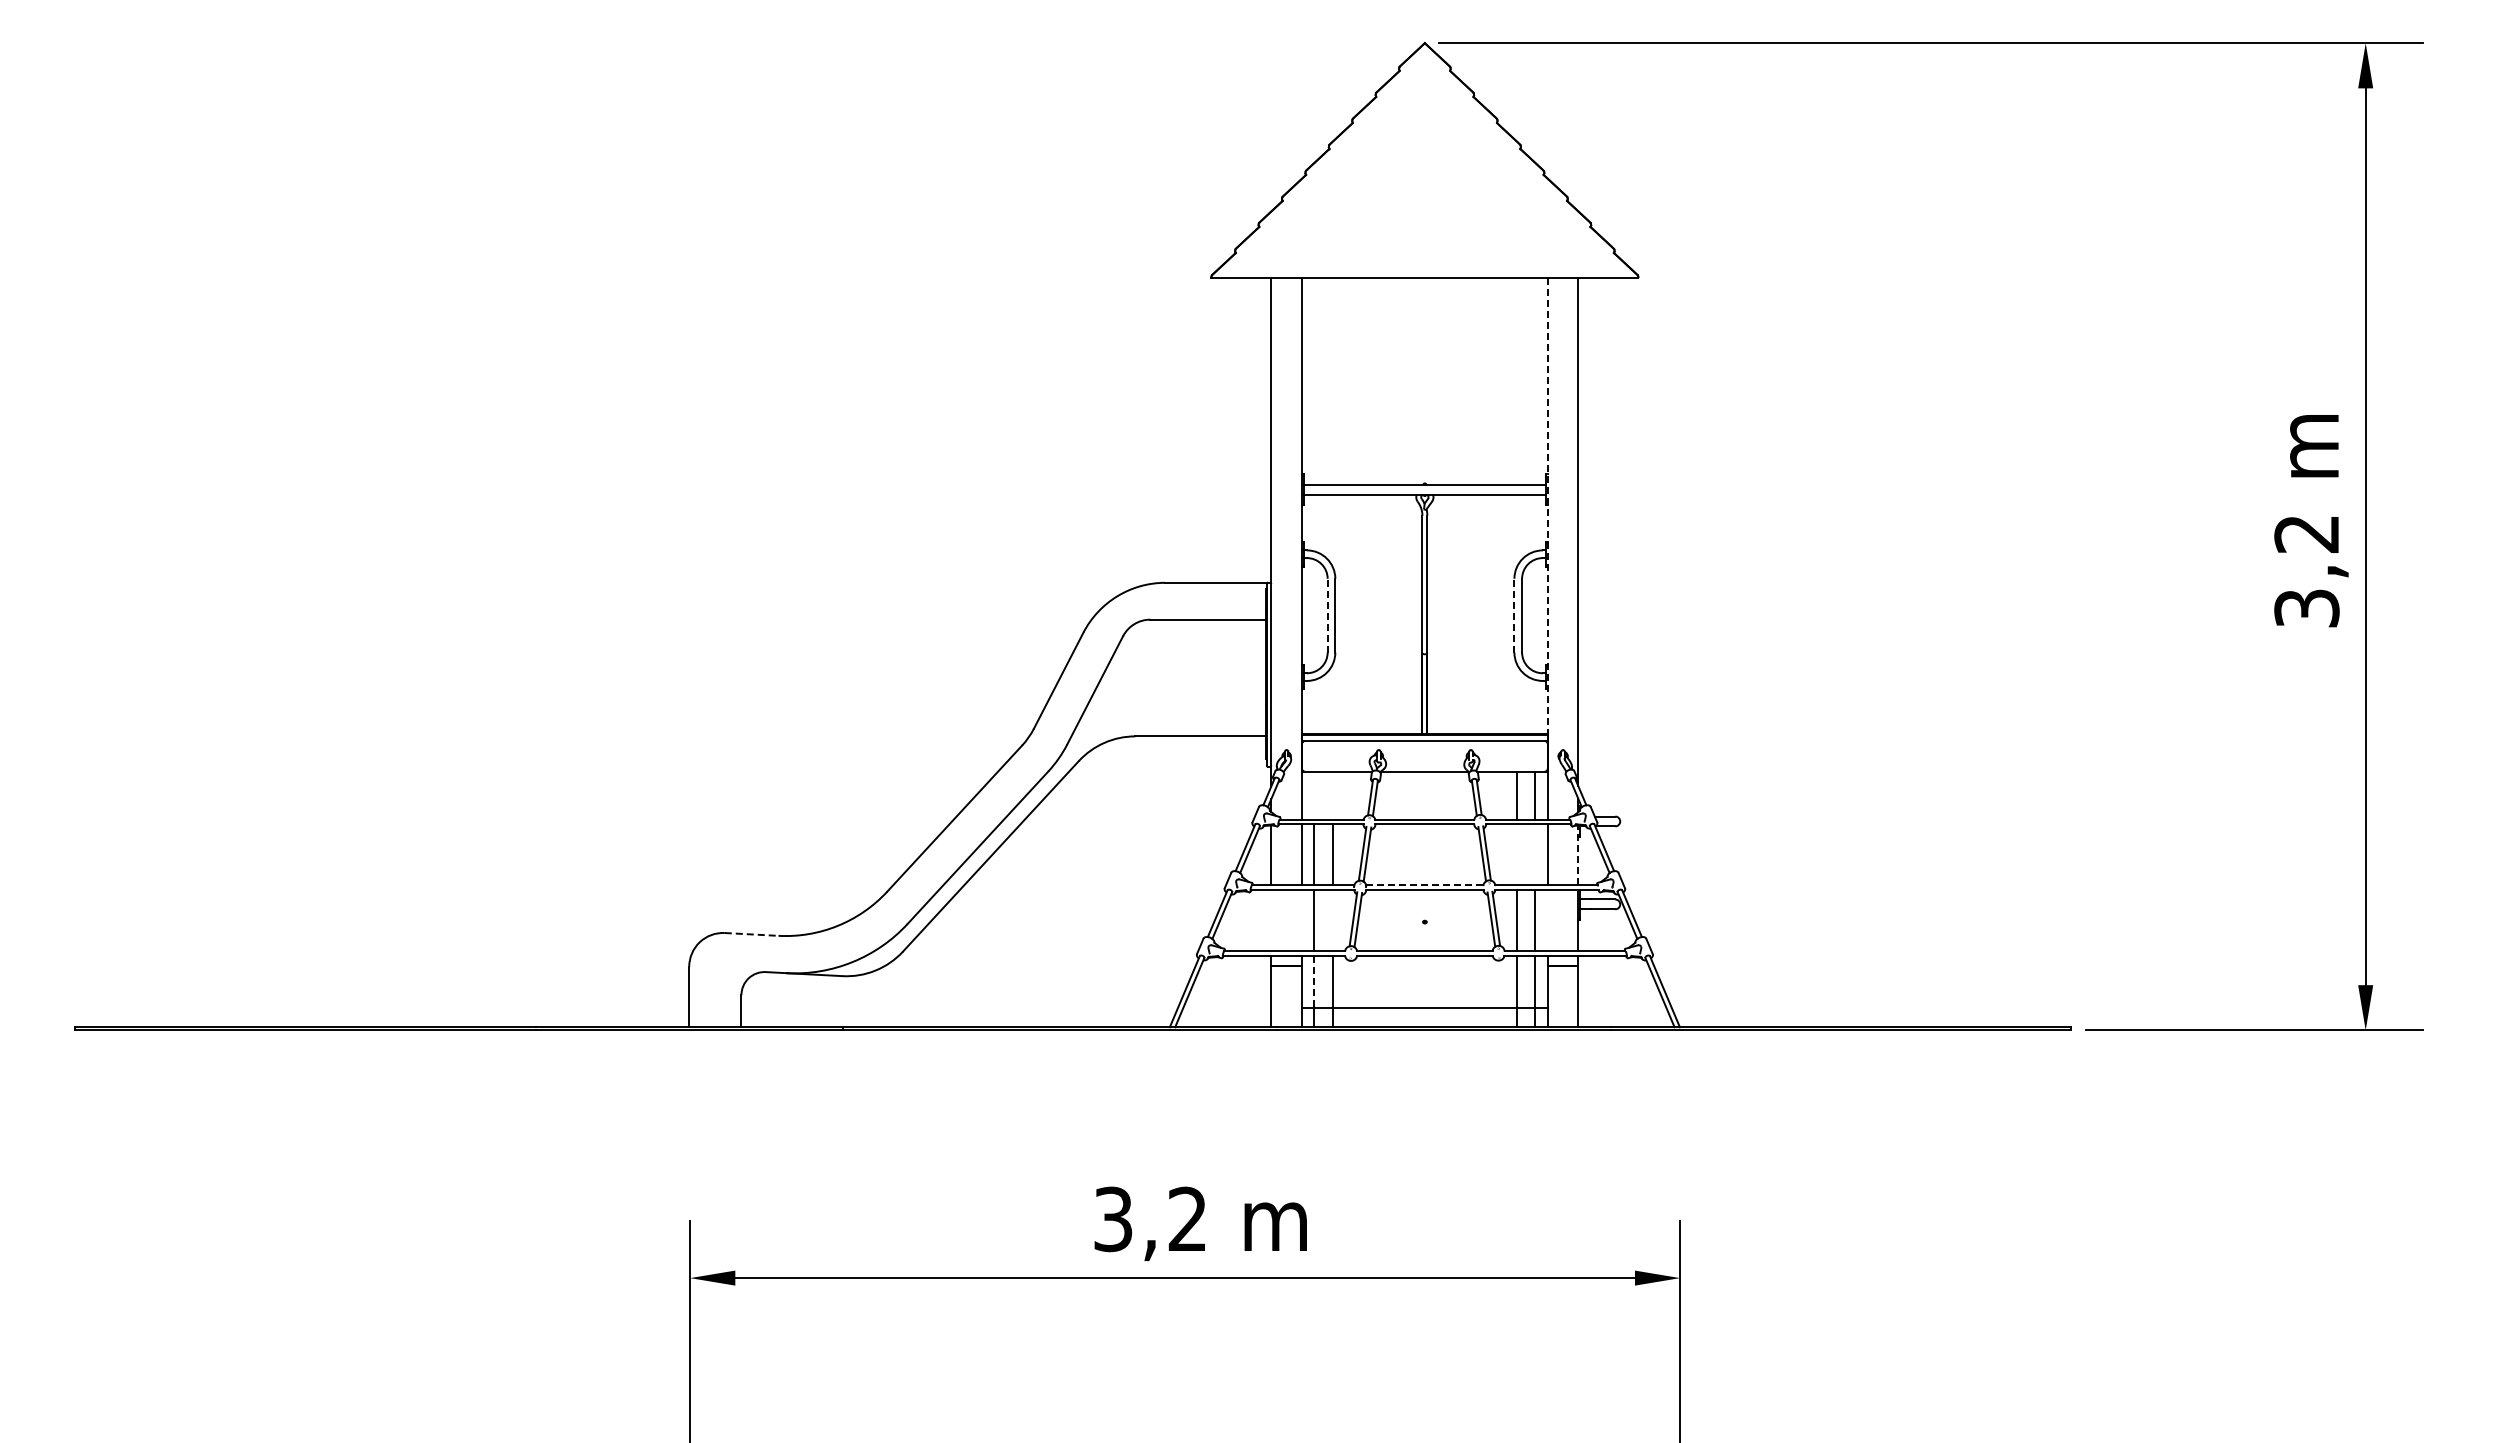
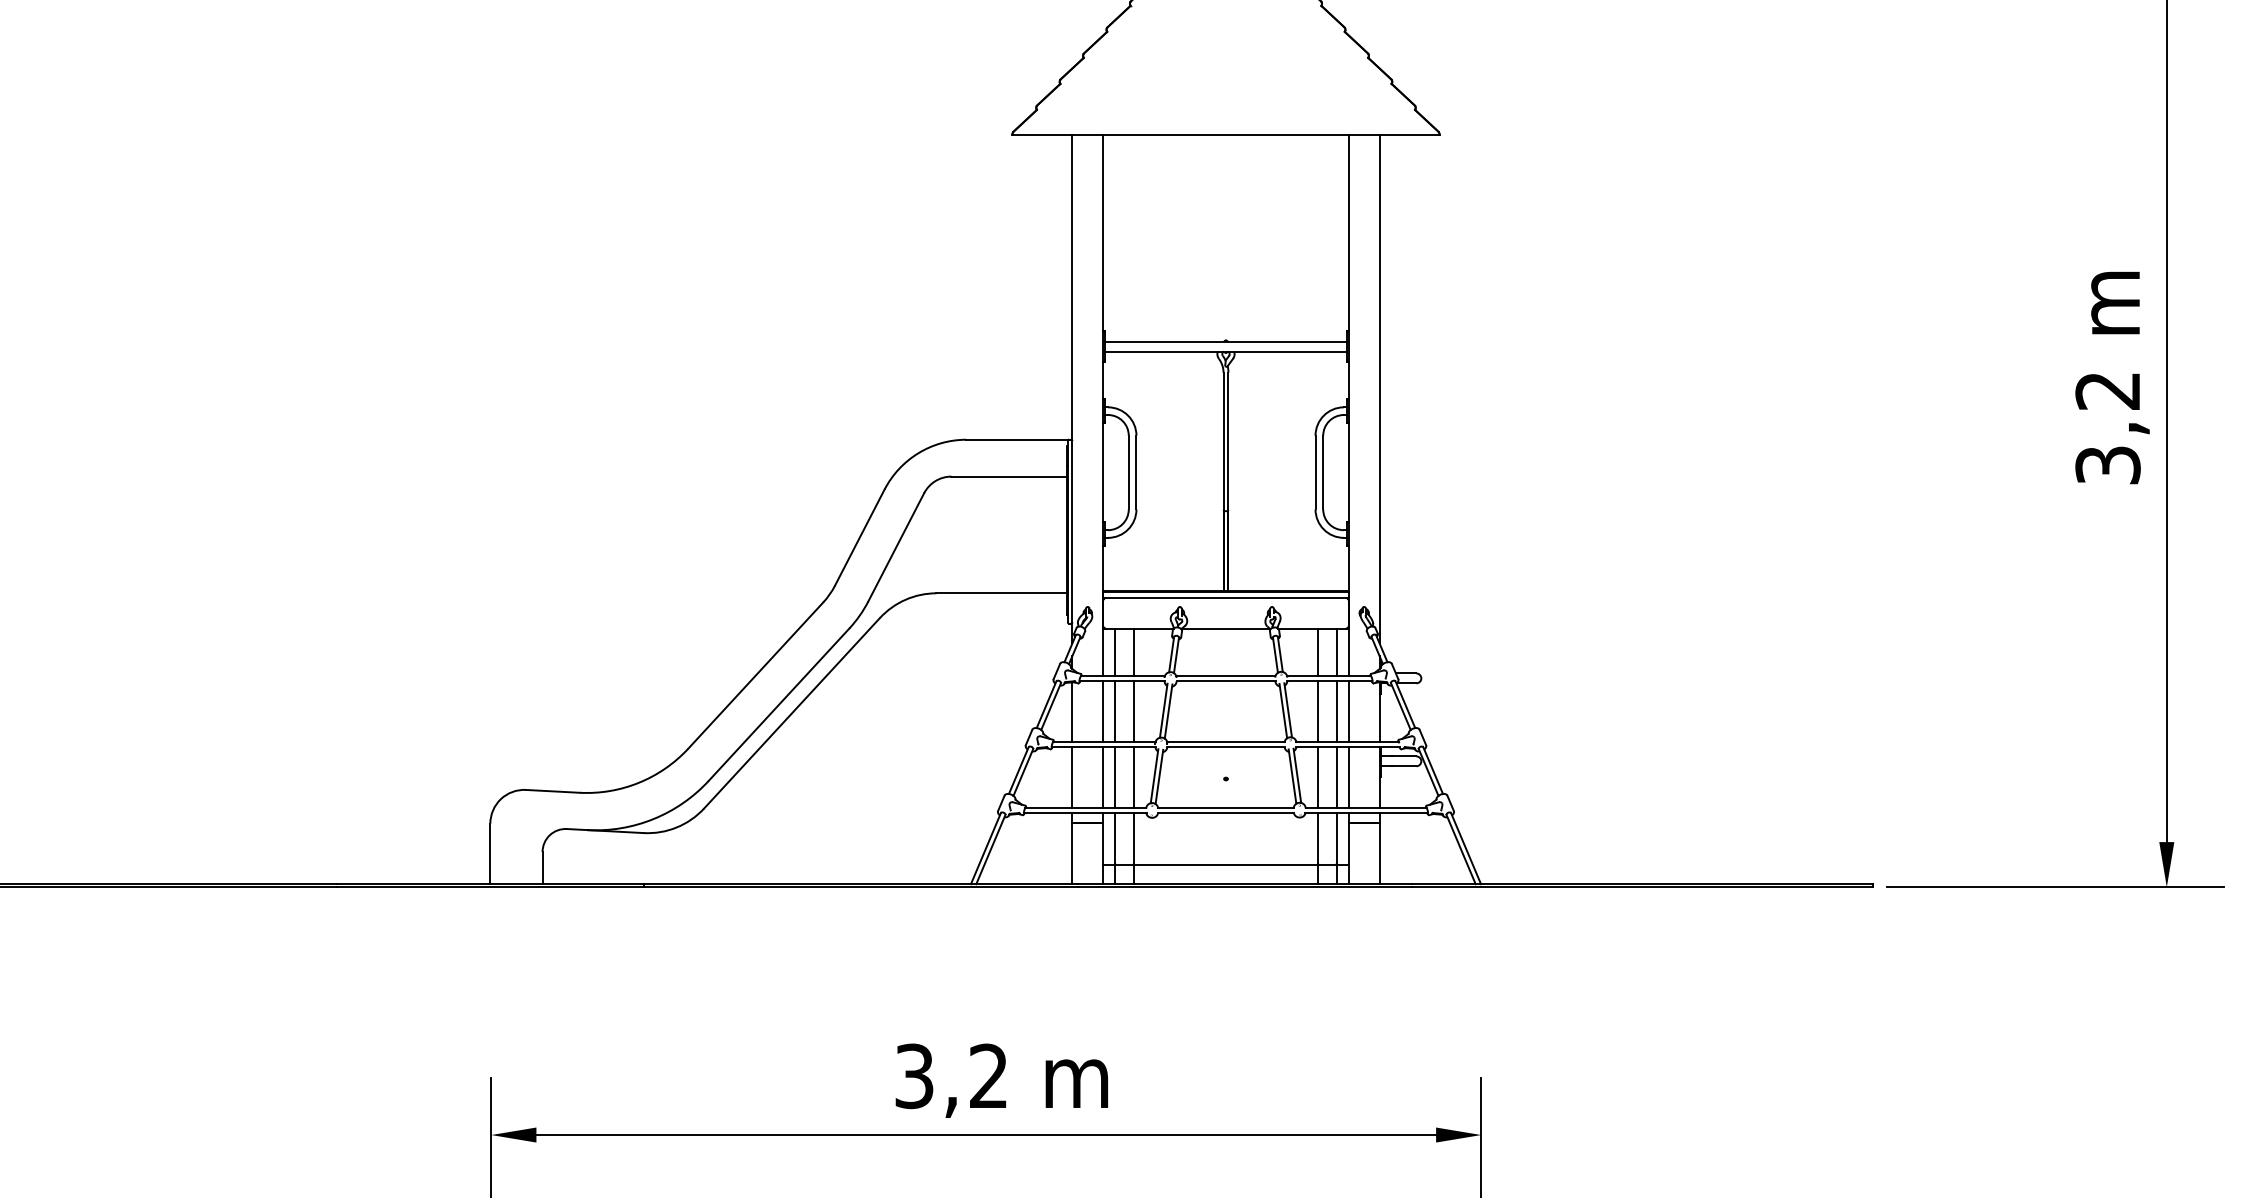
line: (1547, 506) -> (1348, 363), dashed -> solid
line: (1327, 615) -> (1128, 472), dashed -> solid
line: (1514, 615) -> (1315, 472), dashed -> solid
line: (1314, 795) -> (1115, 652), added
line: (1332, 795) -> (1133, 652), added
line: (1517, 854) -> (1318, 711), added
line: (1535, 854) -> (1336, 711), added
line: (1578, 855) -> (1379, 712), dashed -> solid
line: (1424, 885) -> (1225, 742), dashed -> solid
line: (1271, 920) -> (1072, 777), added
line: (1302, 920) -> (1103, 777), added
line: (1332, 920) -> (1133, 777), added
line: (1547, 920) -> (1348, 777), added
line: (751, 934) -> (552, 791), dashed -> solid
line: (1314, 981) -> (1115, 838), dashed -> solid

